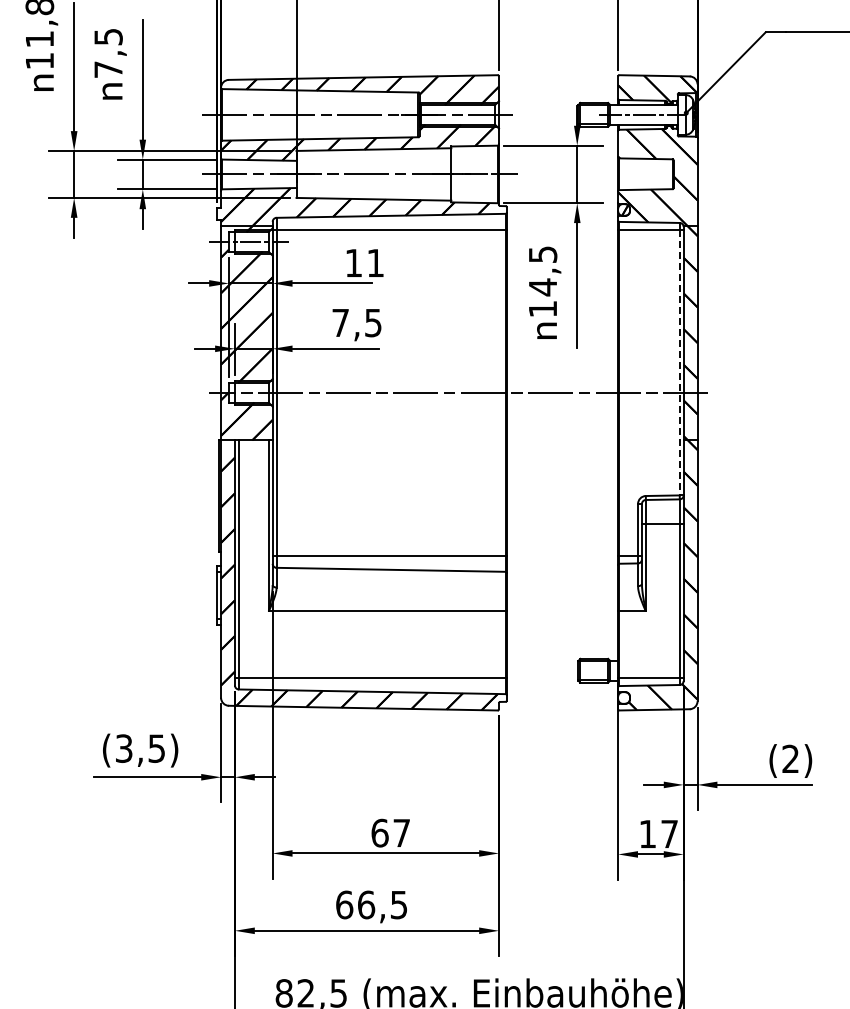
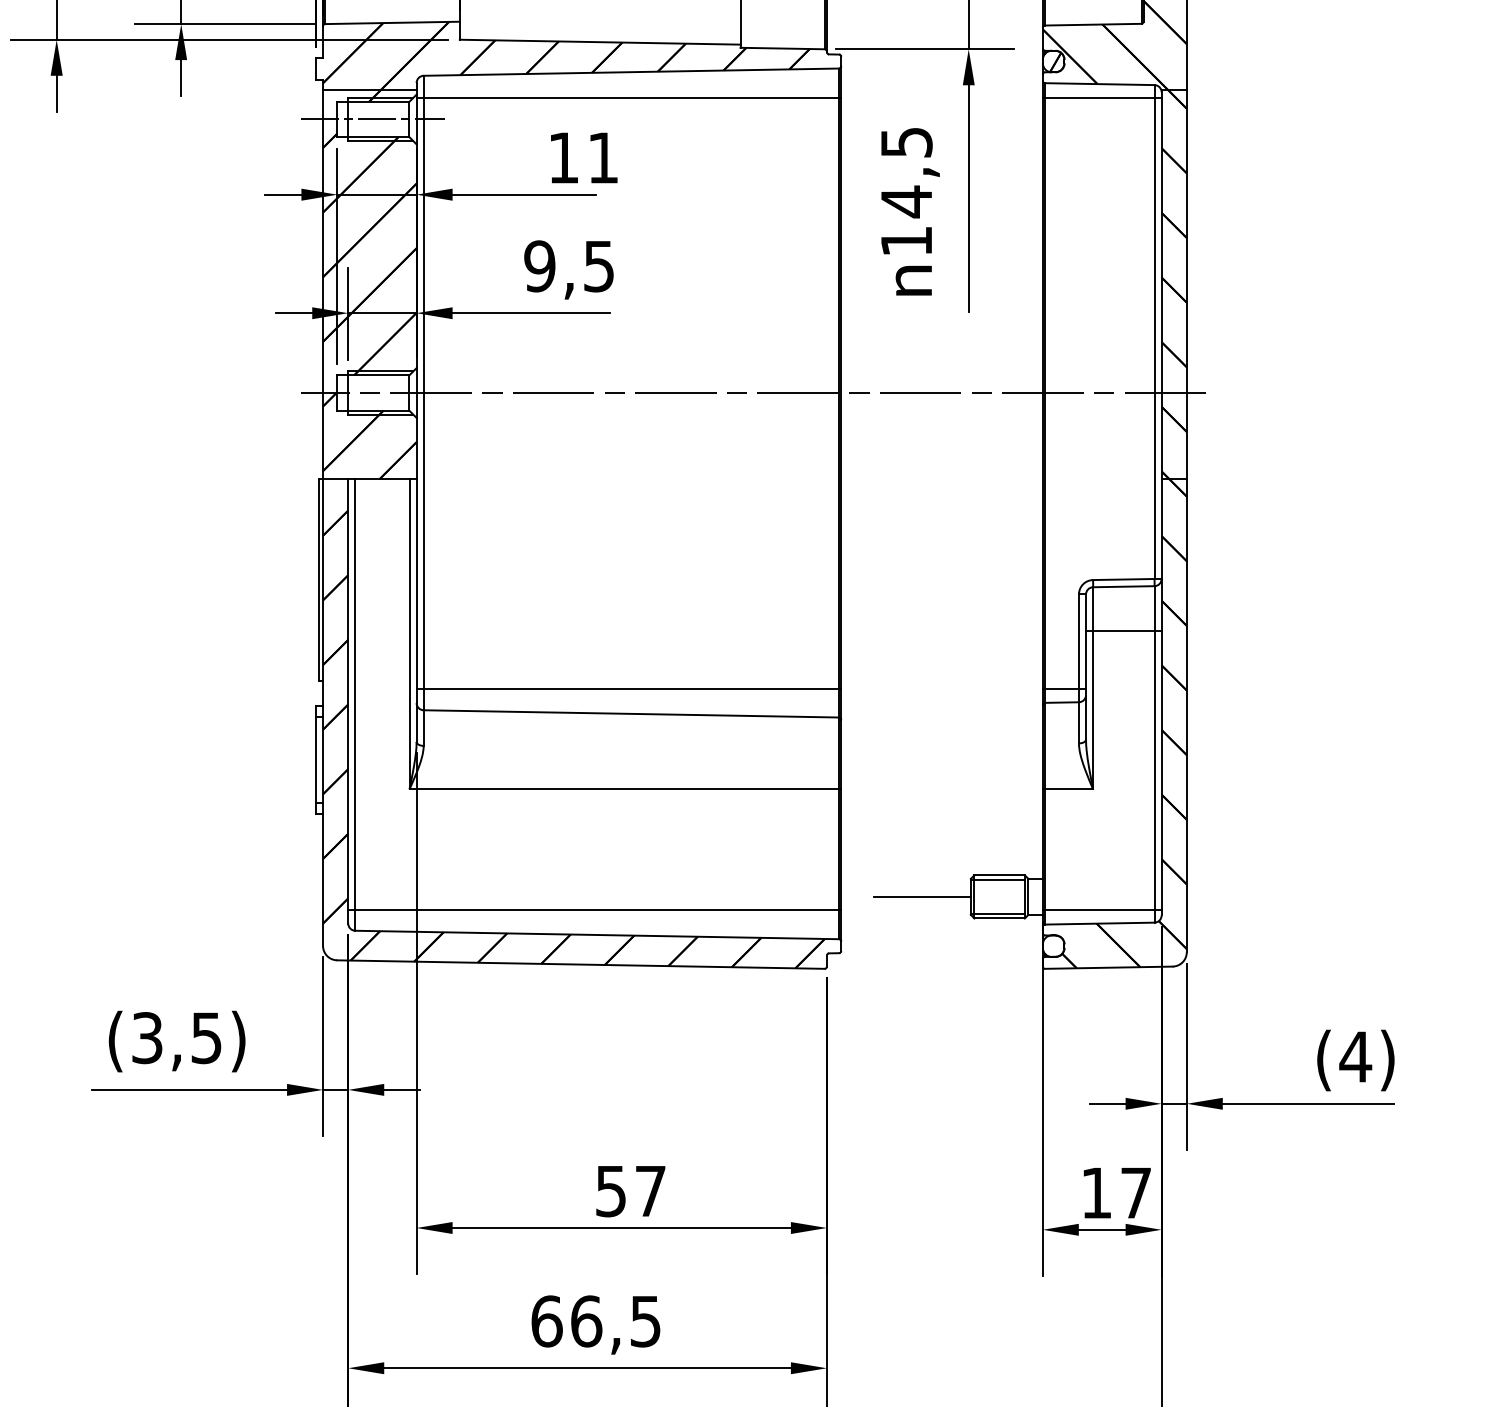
text: (340, 322) -> (539, 265), 7,5 -> 9,5
line: (679, 362) -> (1154, 338), dashed -> solid
line: (551, 670) -> (922, 896), added
text: (790, 758) -> (1355, 1055), (2) -> (4)
text: (379, 832) -> (610, 1190), 67 -> 57

